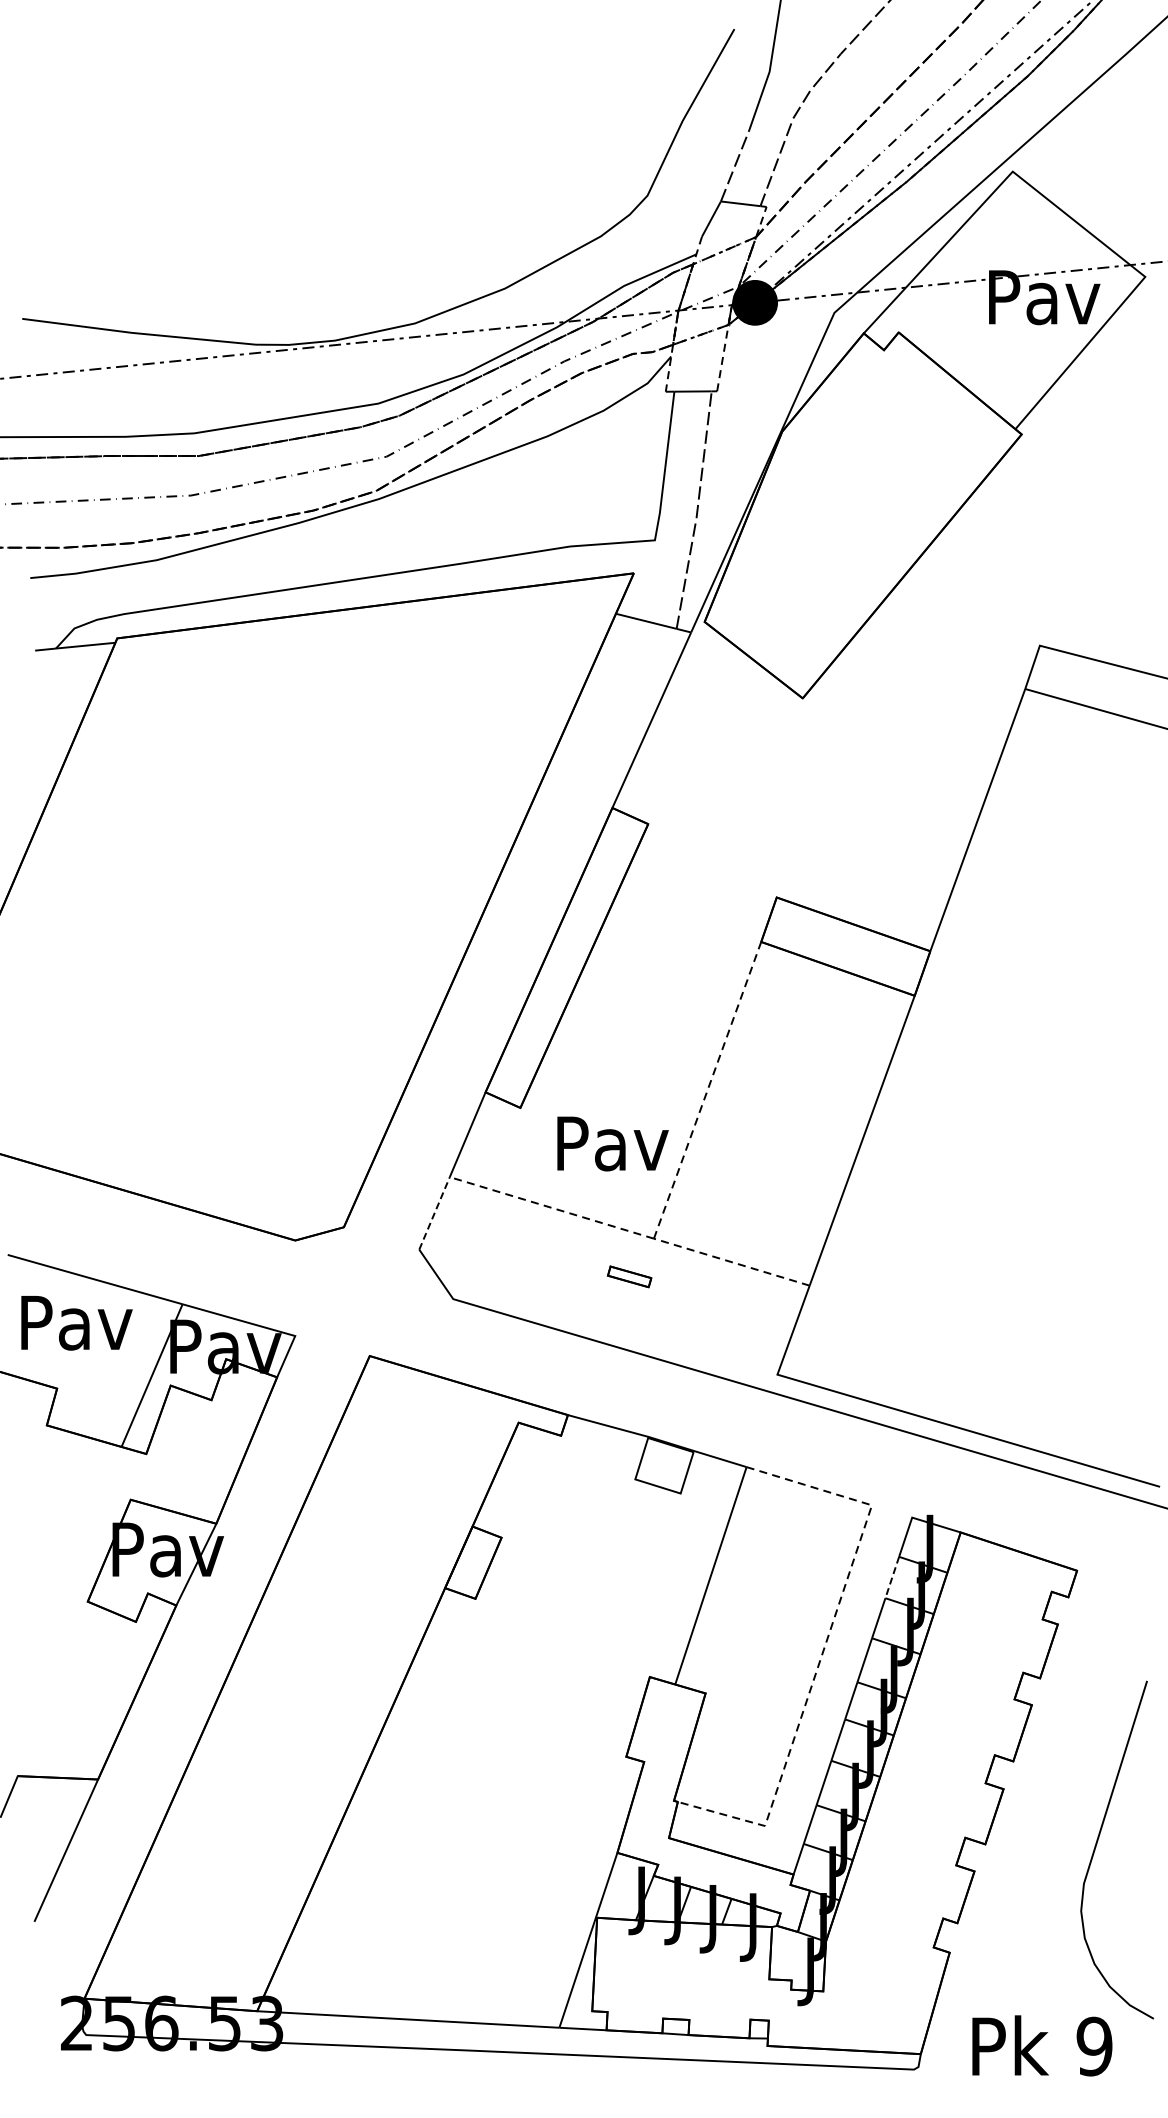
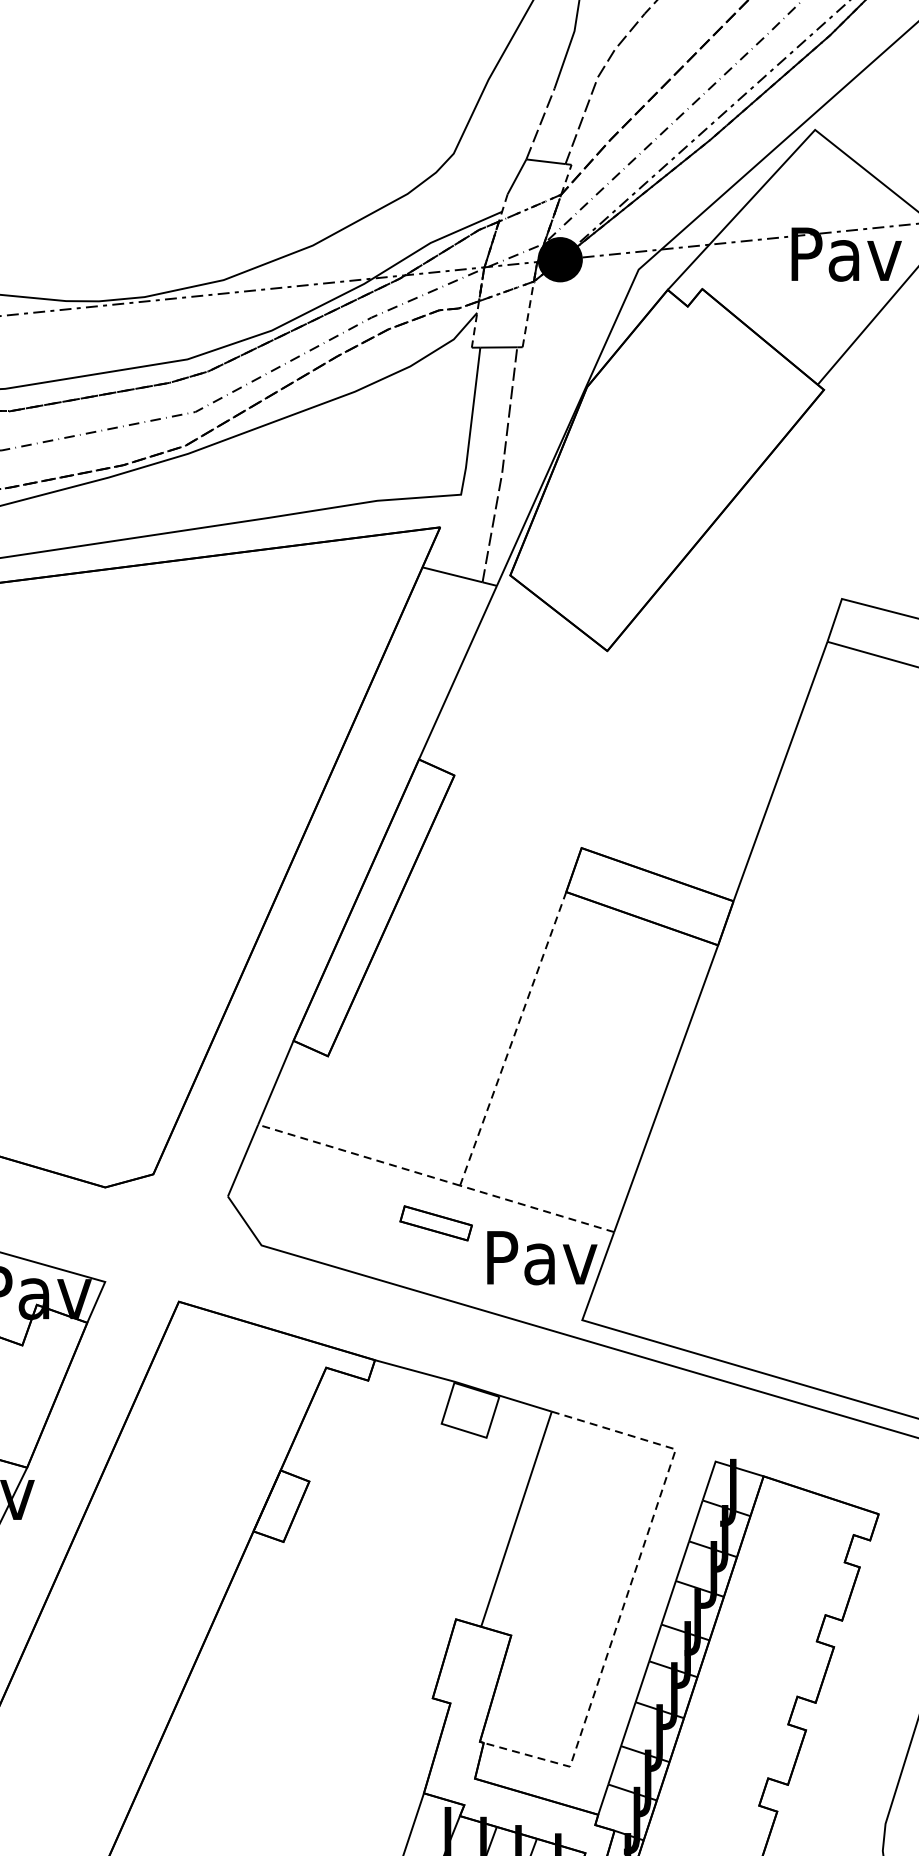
text: (612, 1143) -> (541, 1257), moved
line: (434, 1212) -> (242, 1159), dashed -> solid
part: (629, 1276) -> (435, 1223), size x1.67
line: (892, 1577) -> (696, 1520), dashed -> solid

